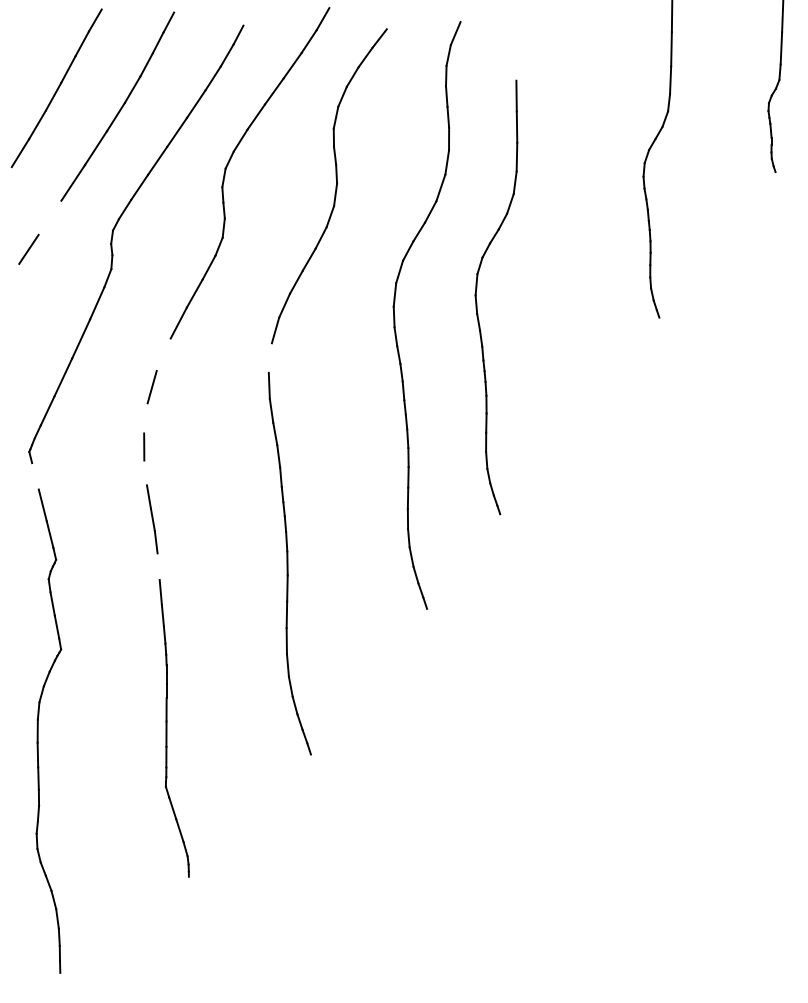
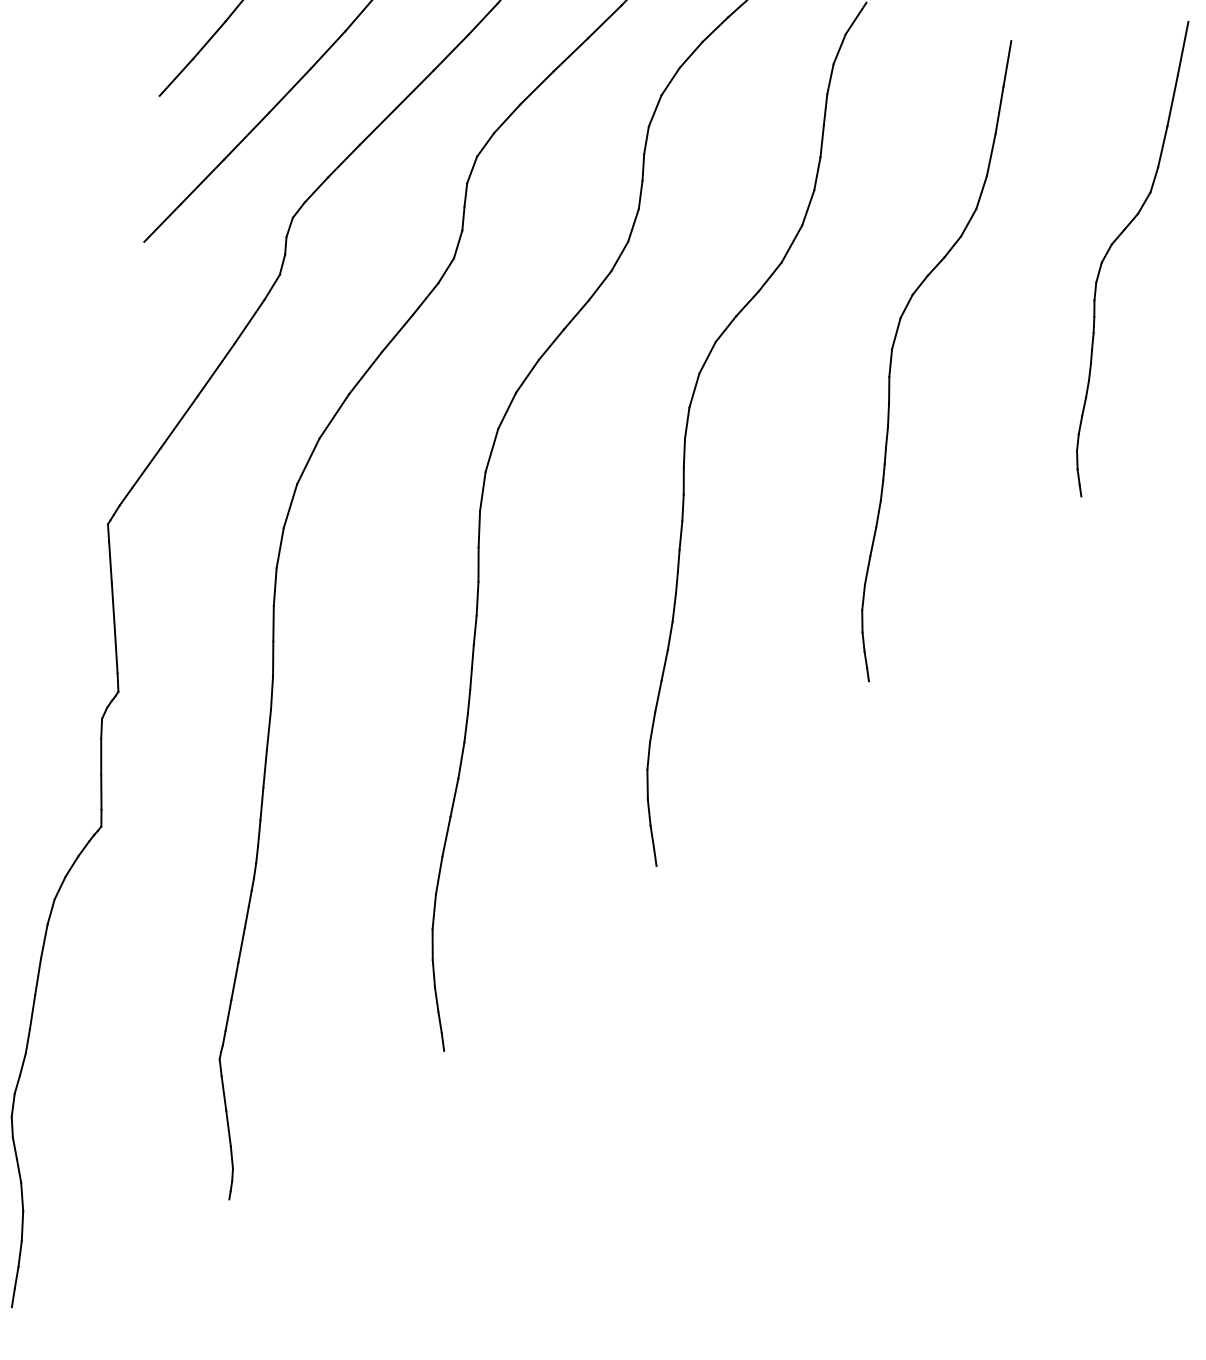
line: (49, 217) -> (201, 181), added
part: (477, 302) -> (892, 360), moved
line: (163, 354) -> (334, 415), added
line: (269, 357) -> (490, 449), added
line: (145, 418) -> (289, 506), added
line: (145, 472) -> (275, 586), added
line: (35, 476) -> (110, 562), added
line: (158, 566) -> (268, 729), added

